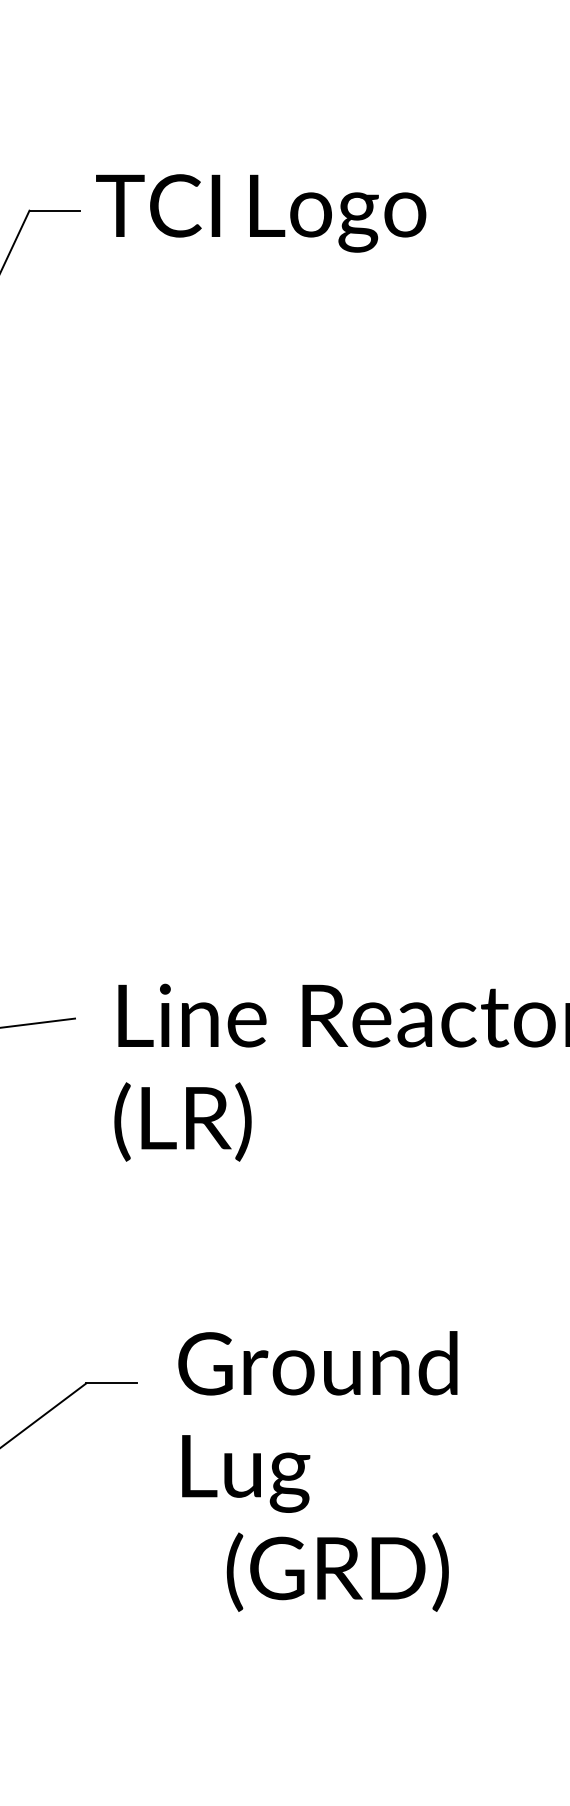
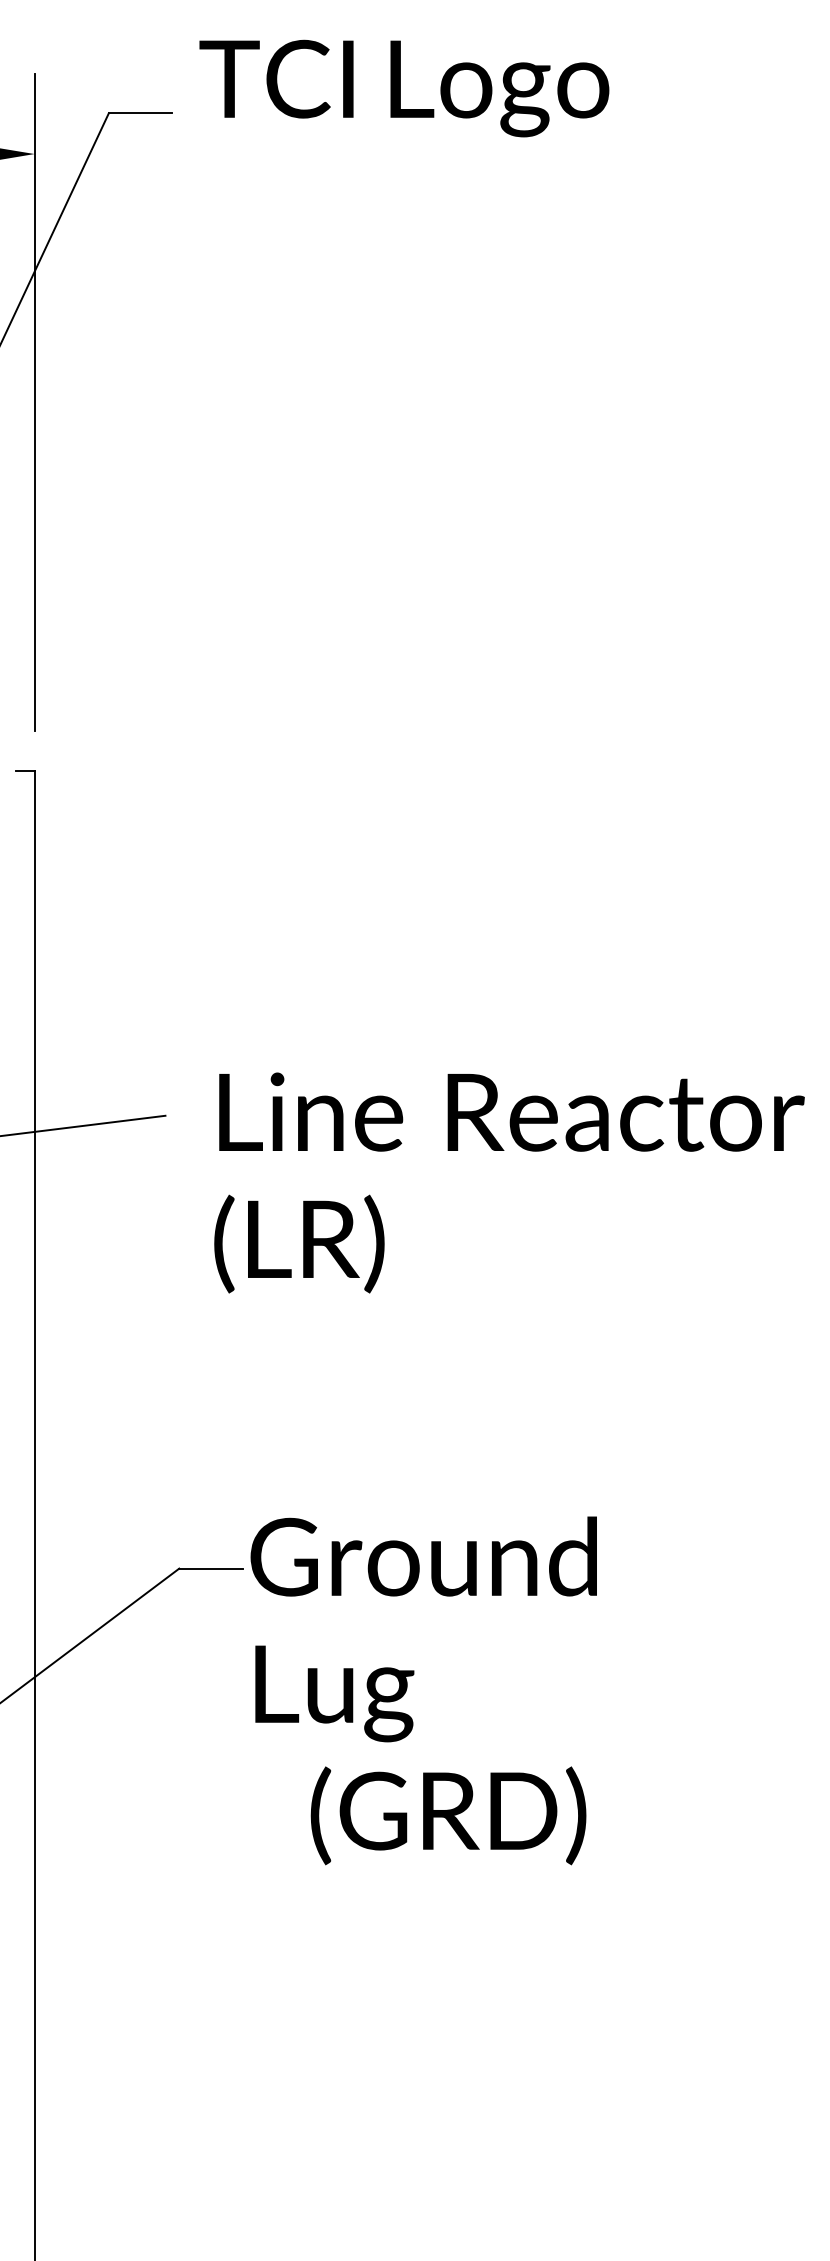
text: (261, 213) -> (404, 88), moved
text: (317, 1471) -> (423, 1690), moved

